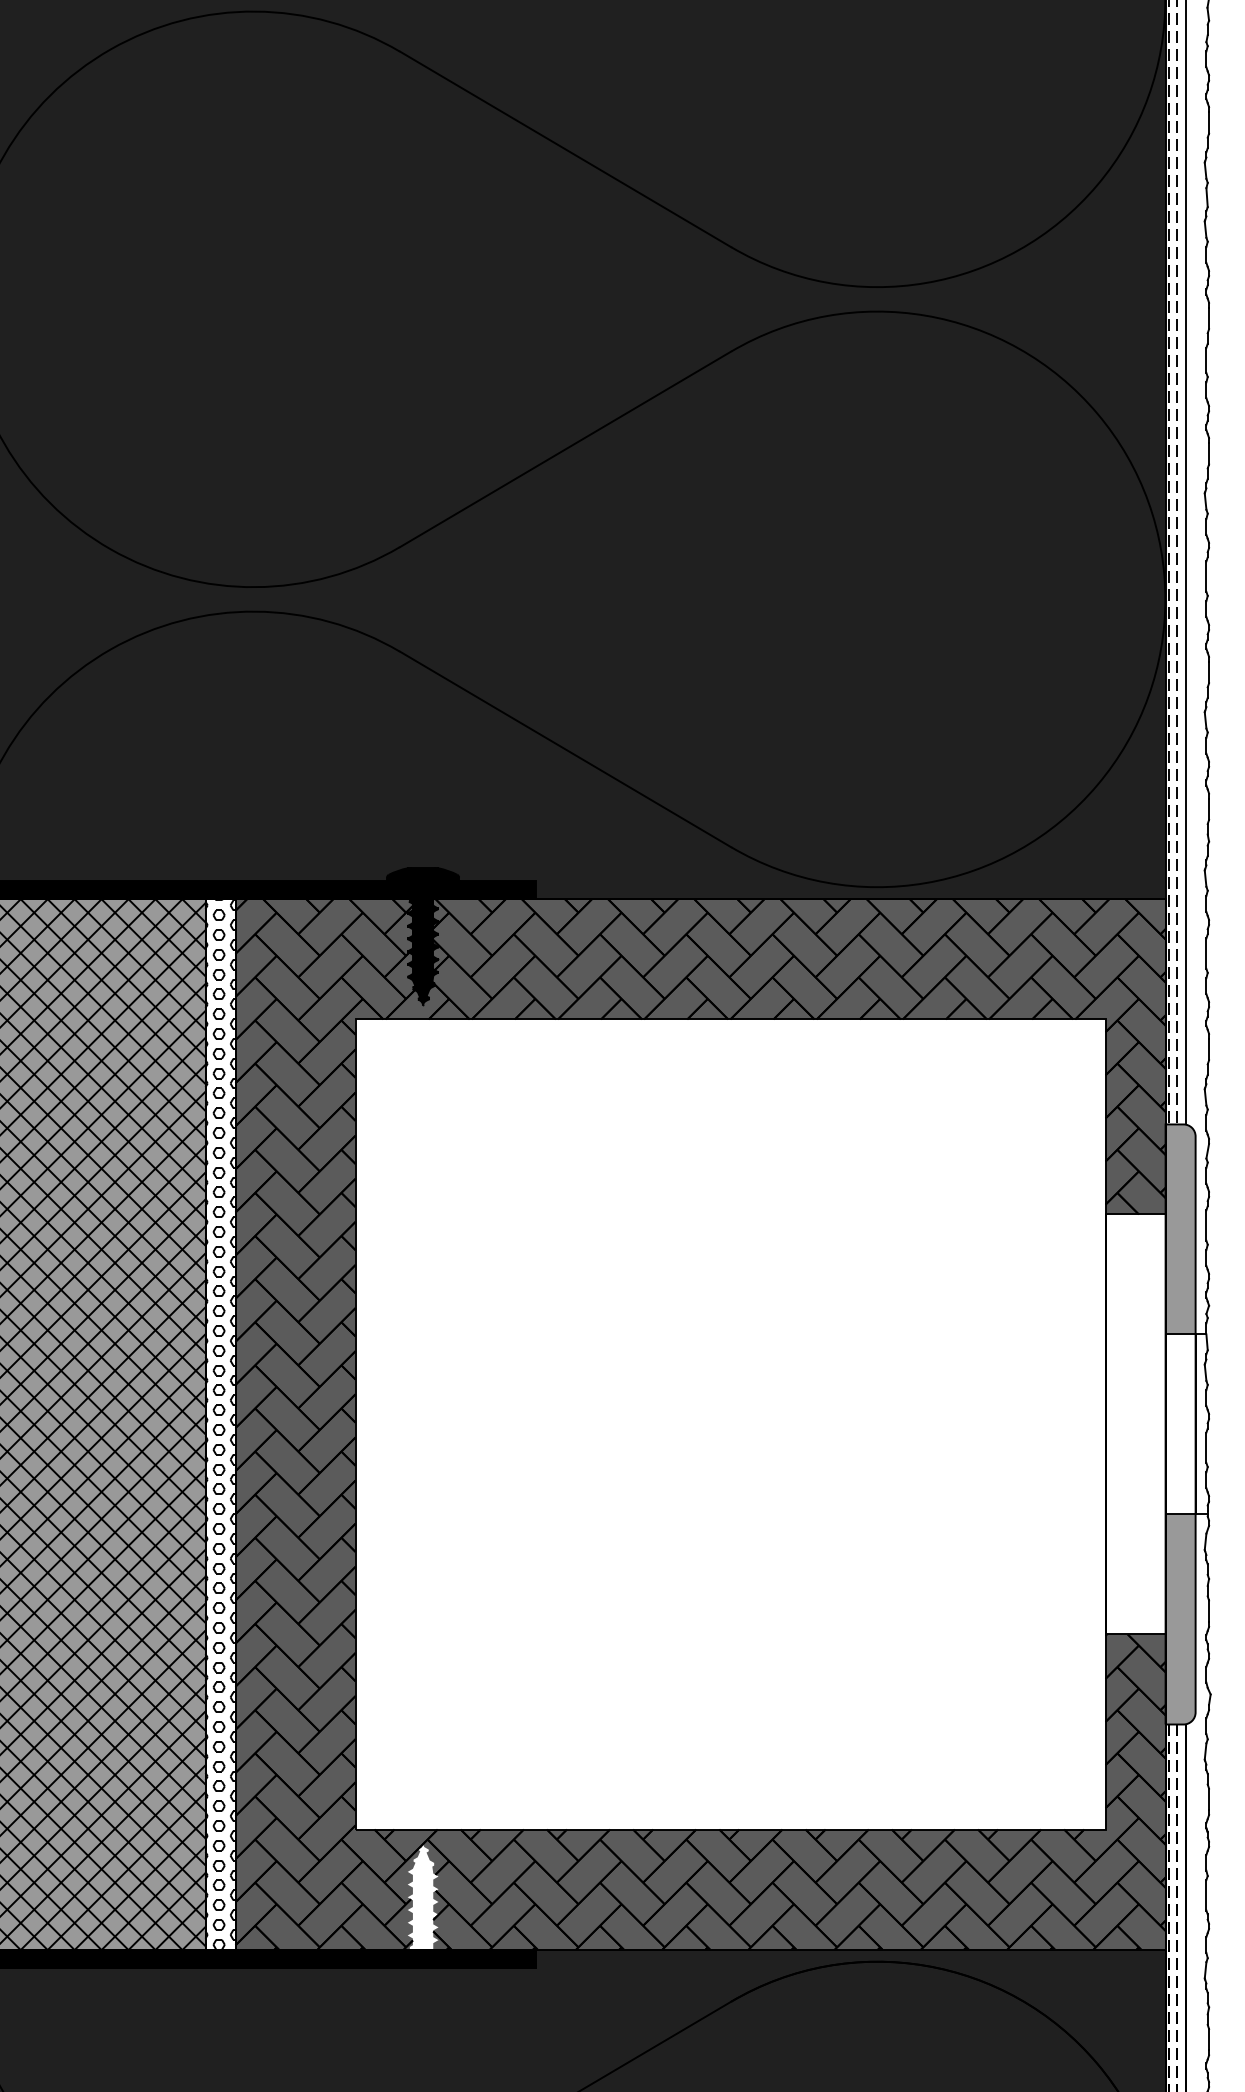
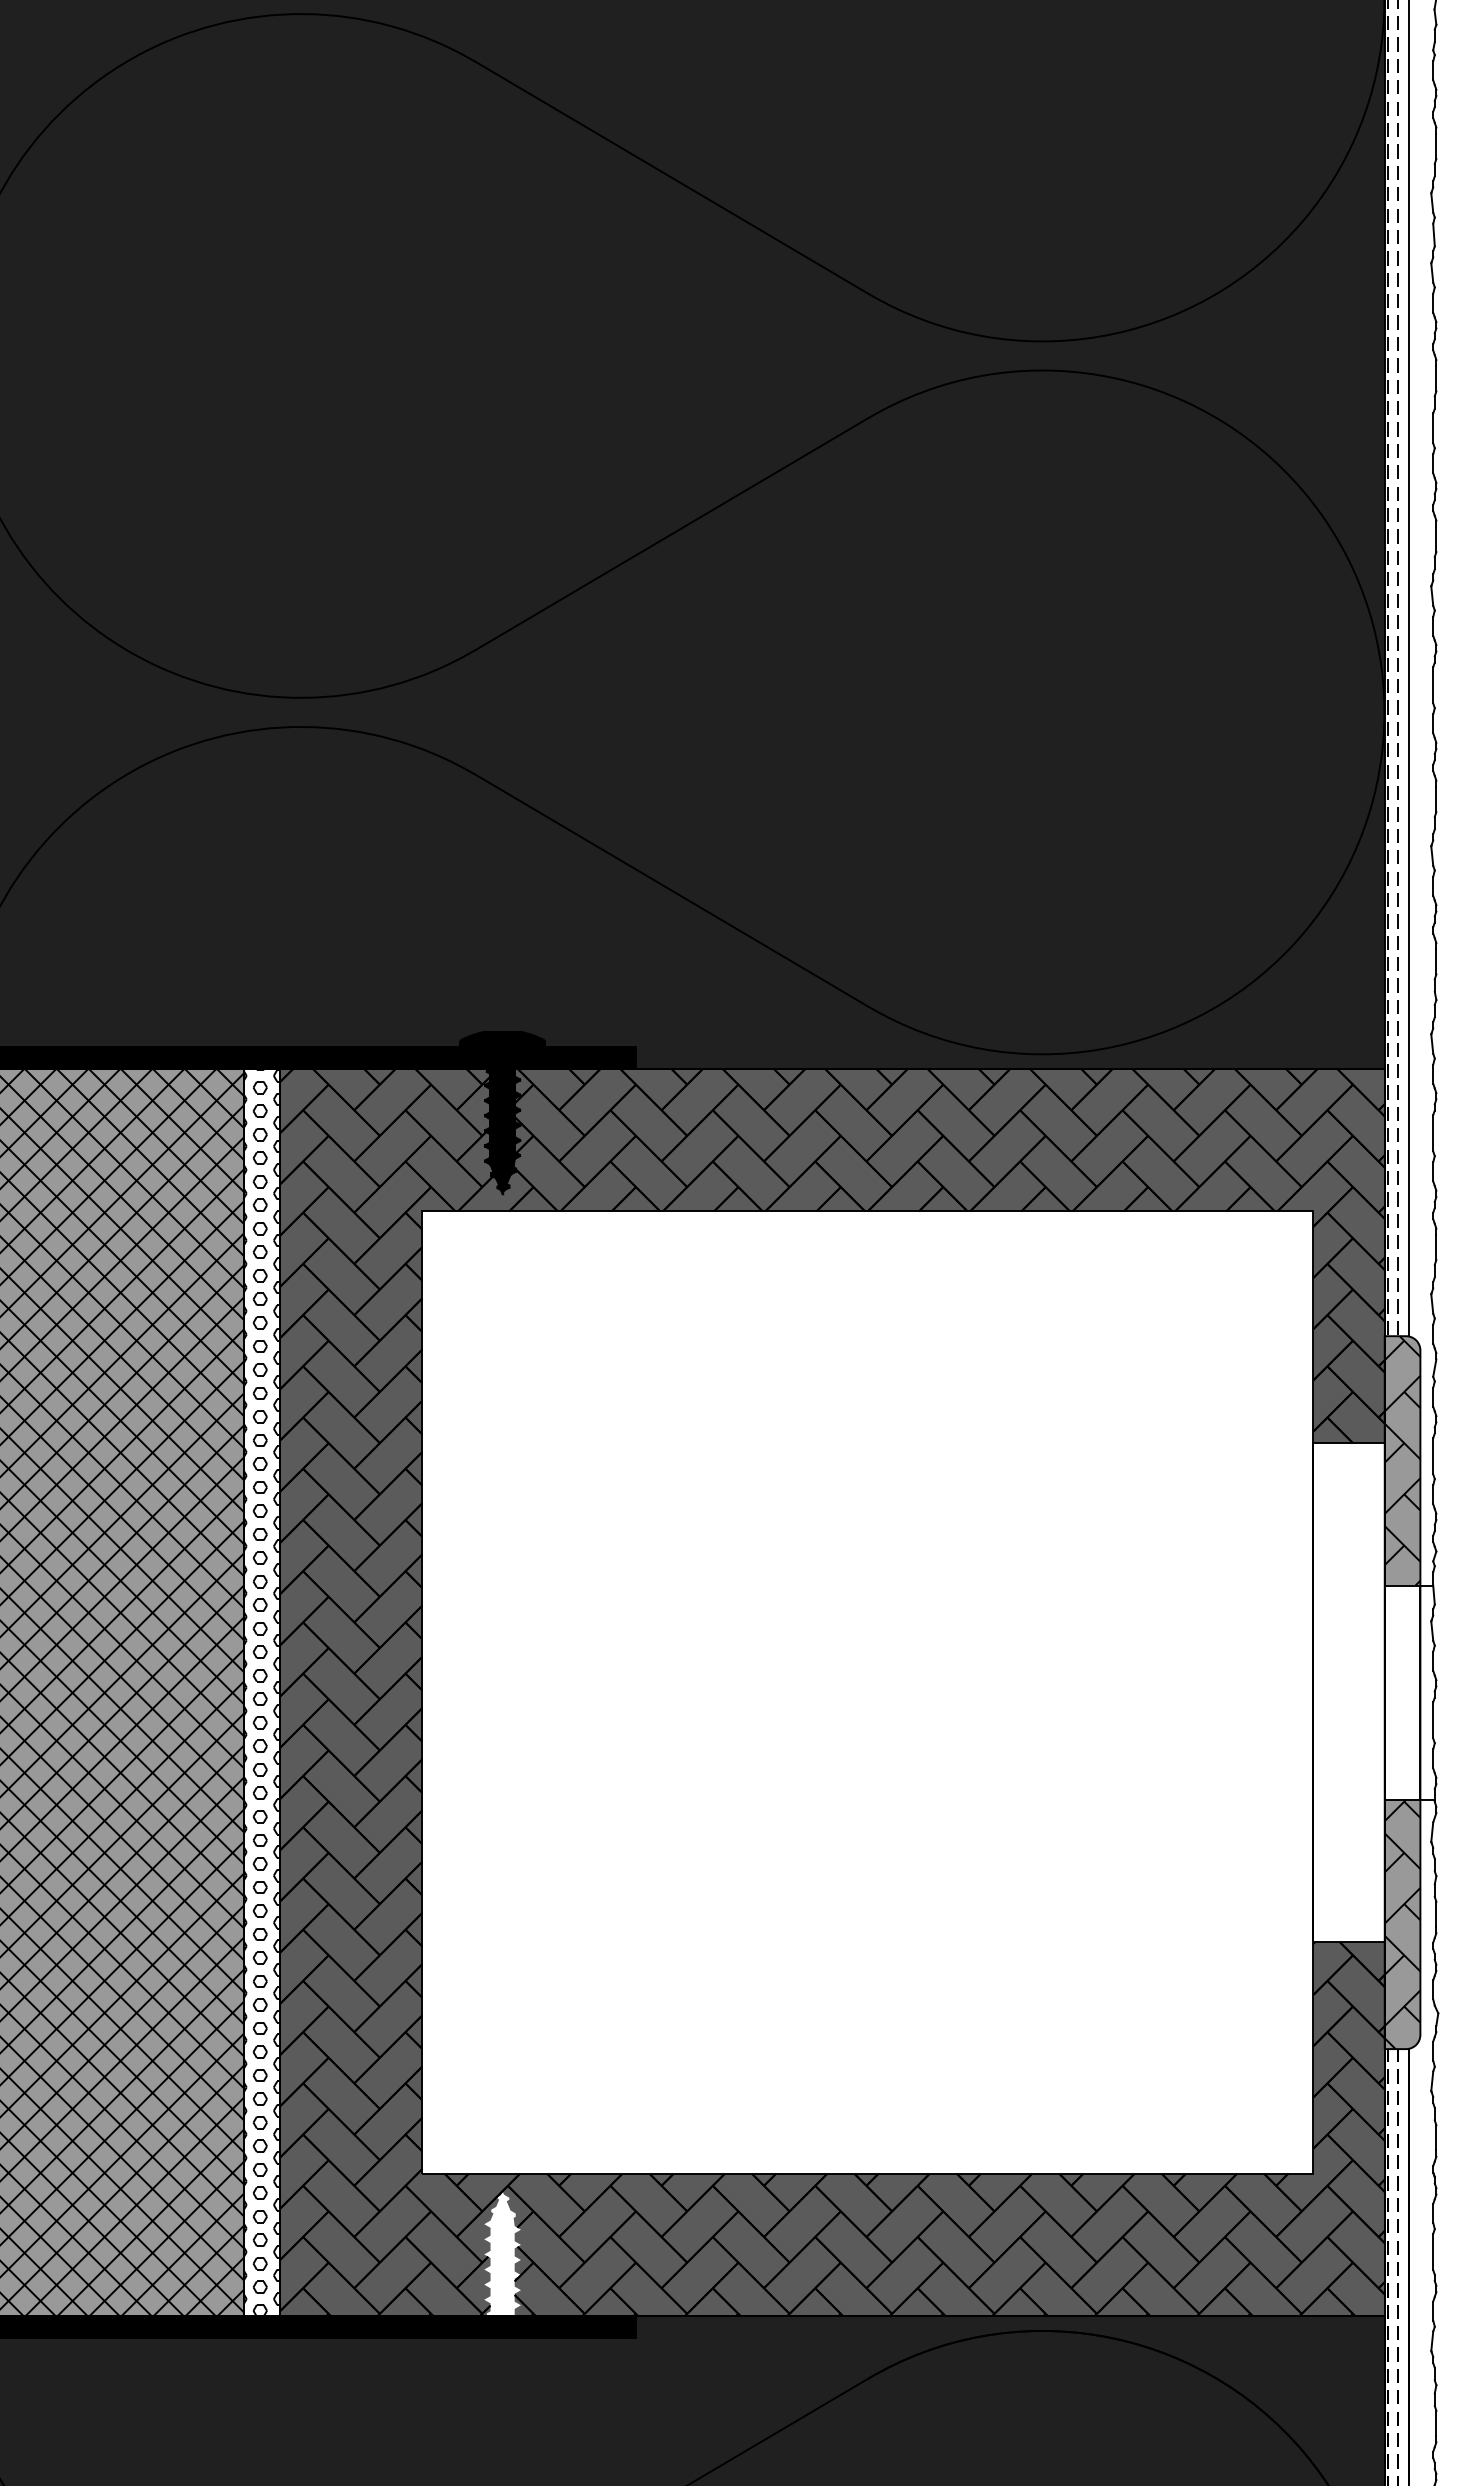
hatch: (1180, 1229) -> (1402, 1460), added
hatch: (1180, 1619) -> (1402, 1924), added

